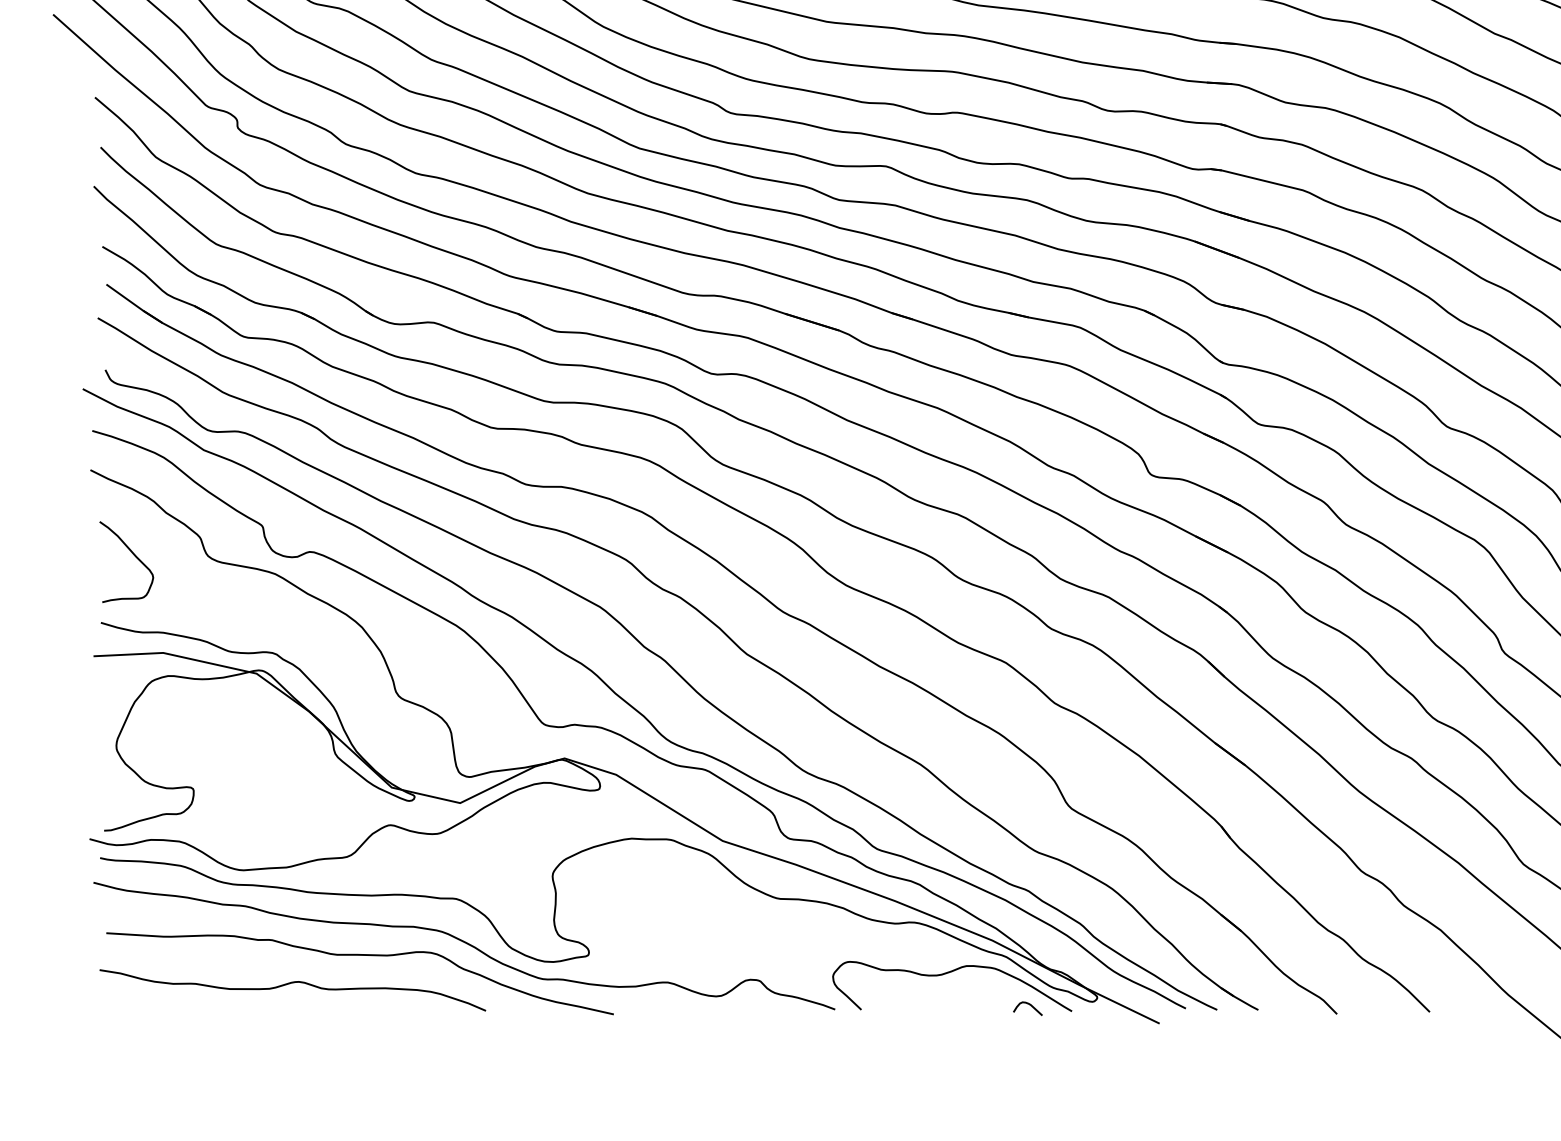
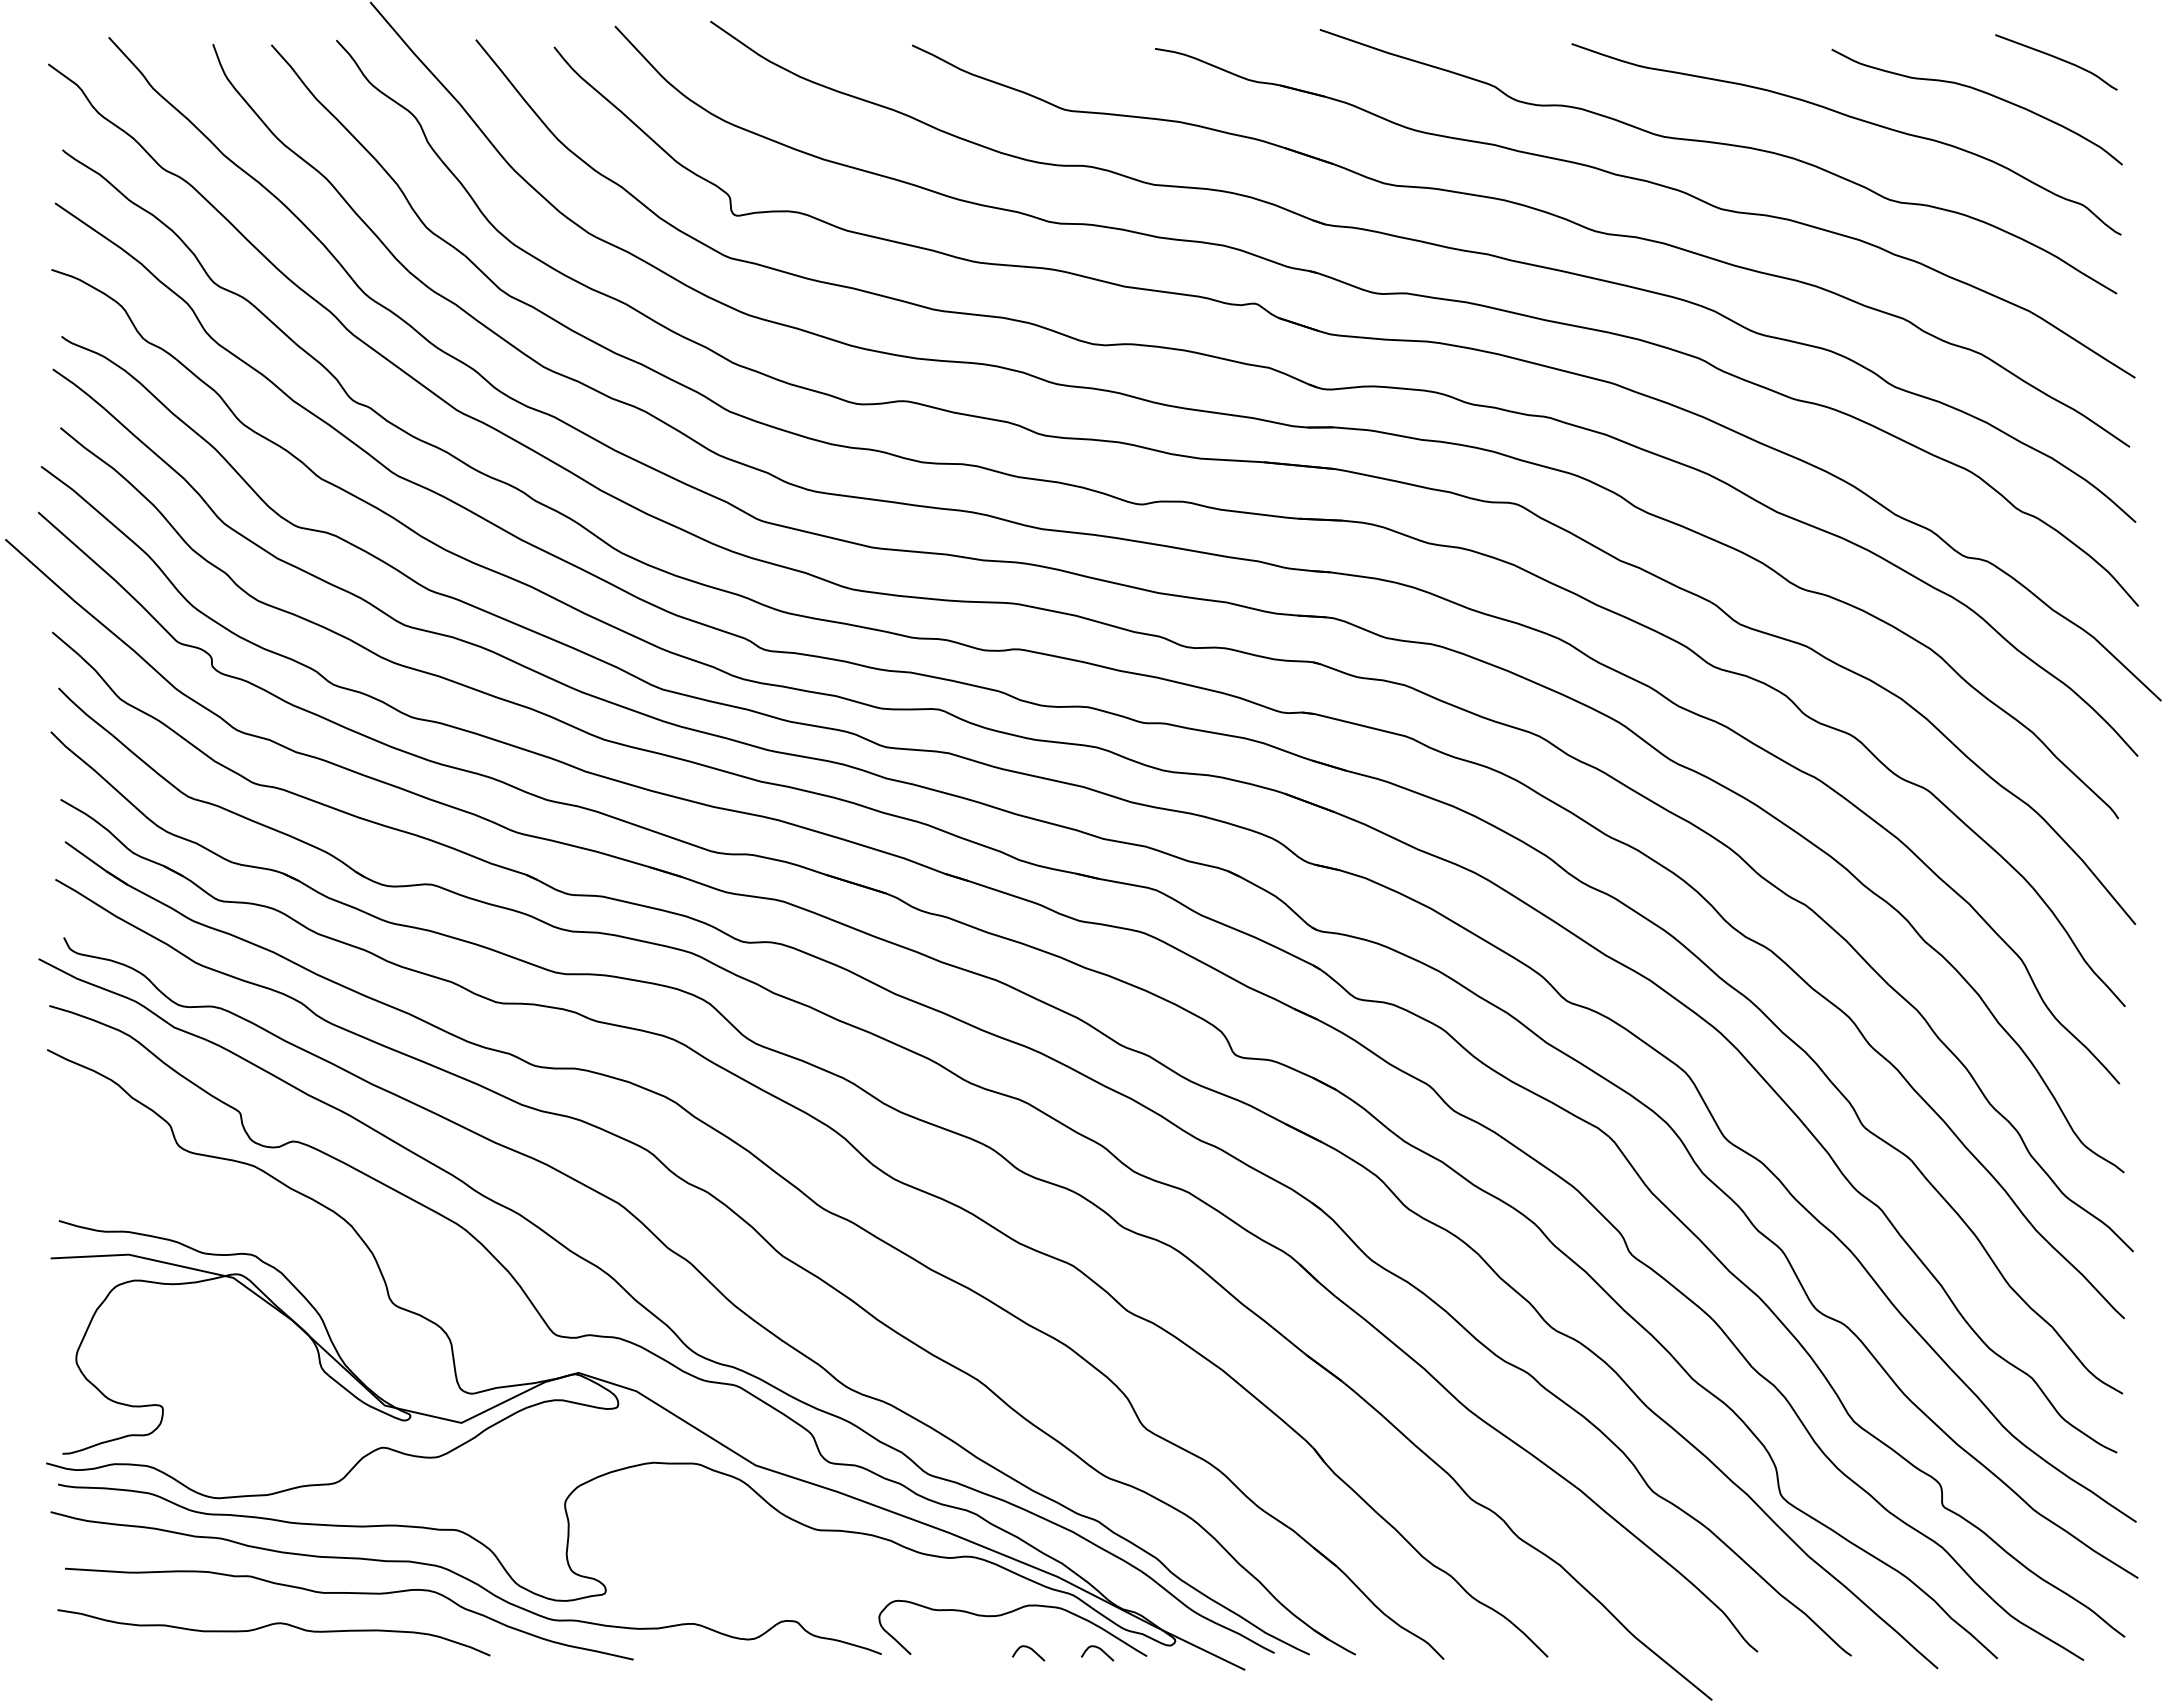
curve: (133, 555) -> (95, 1145), removed
curve: (968, 1006) -> (1031, 1650), added

